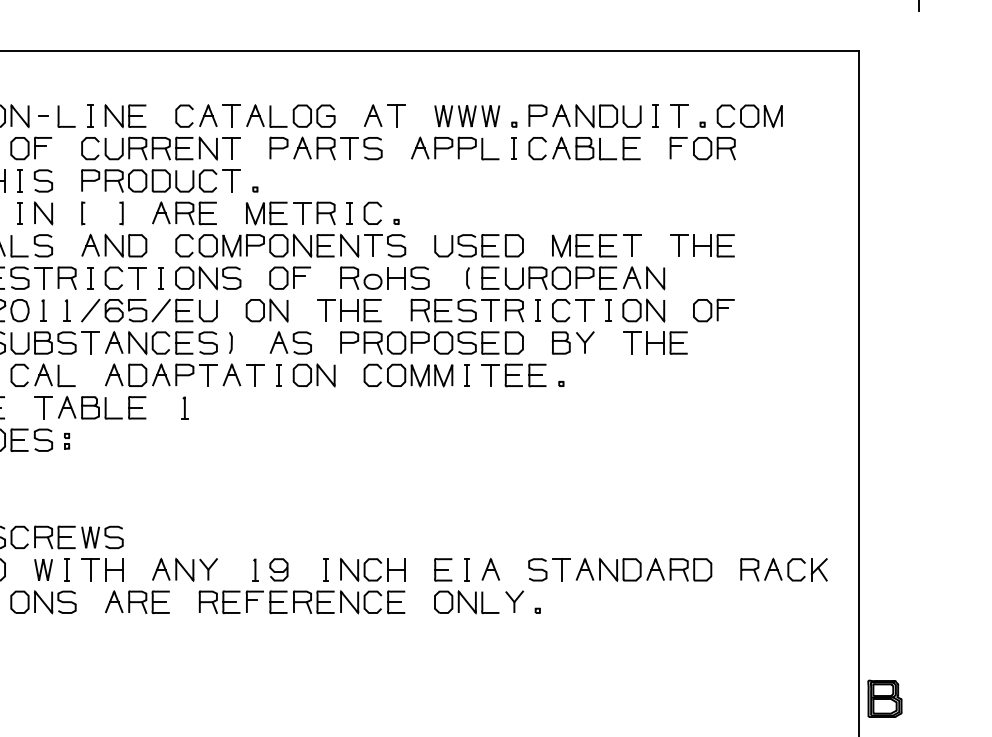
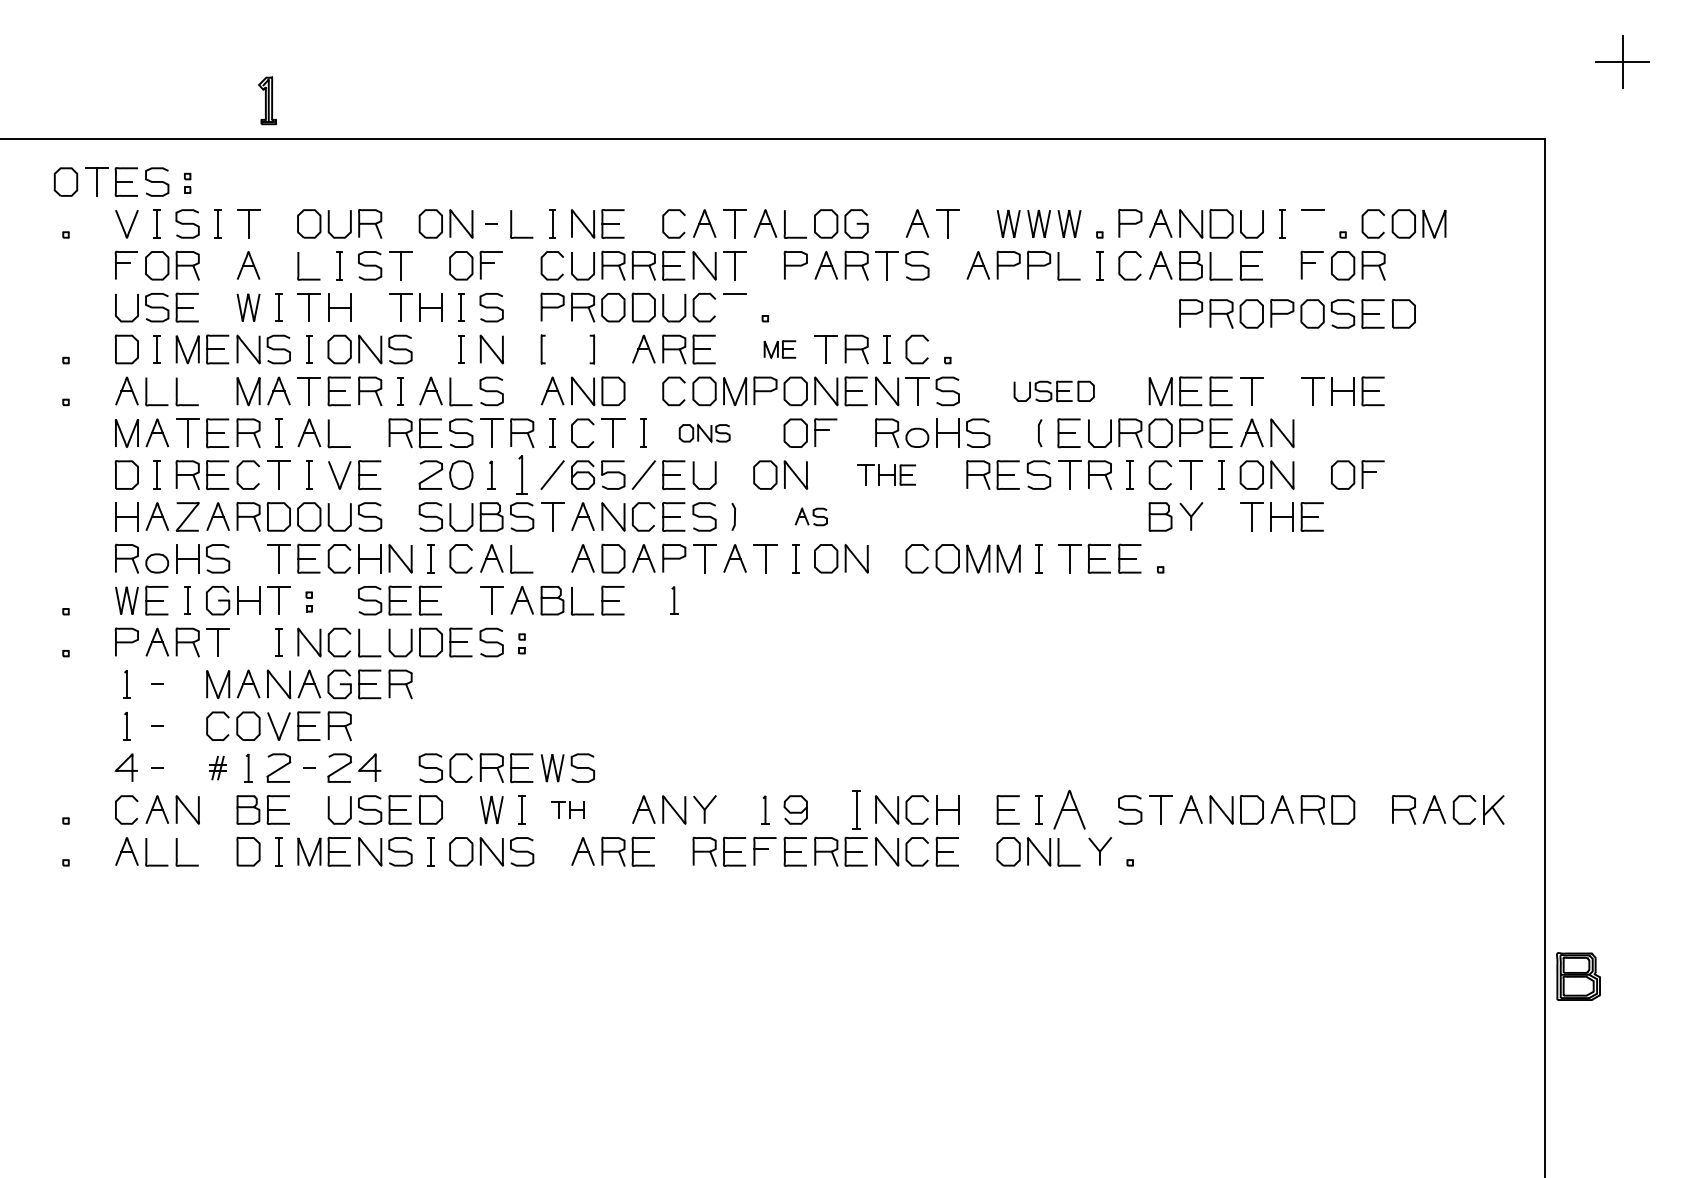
line: (678, 115) -> (1312, 223), removed
line: (232, 180) -> (735, 307), removed
part: (266, 213) -> (779, 349), size x0.6
part: (478, 245) -> (1053, 391), size x0.7
part: (208, 278) -> (704, 433), size x0.6
part: (67, 310) -> (522, 474), size x1.4
part: (349, 310) -> (886, 474), size x0.7
part: (291, 342) -> (811, 516), size x0.6
part: (431, 342) -> (1297, 313), moved
part: (102, 569) -> (567, 809), size x0.6
part: (325, 569) -> (856, 809), size x1.4
part: (490, 569) -> (1069, 809), size x1.4

